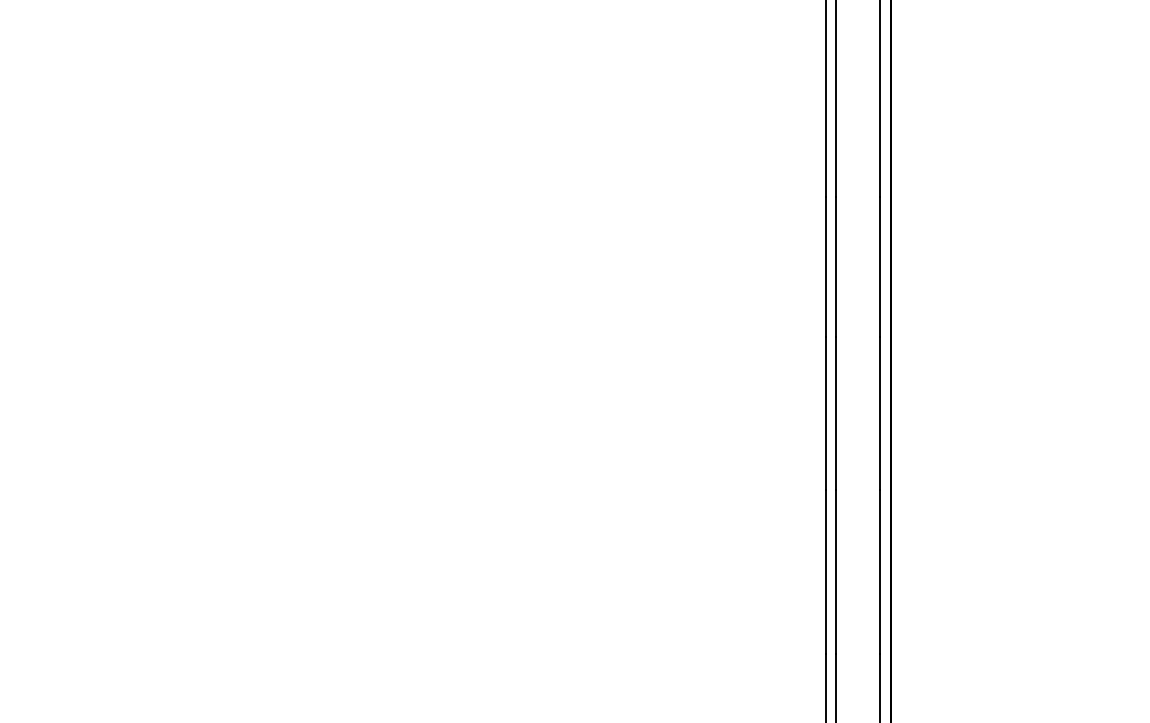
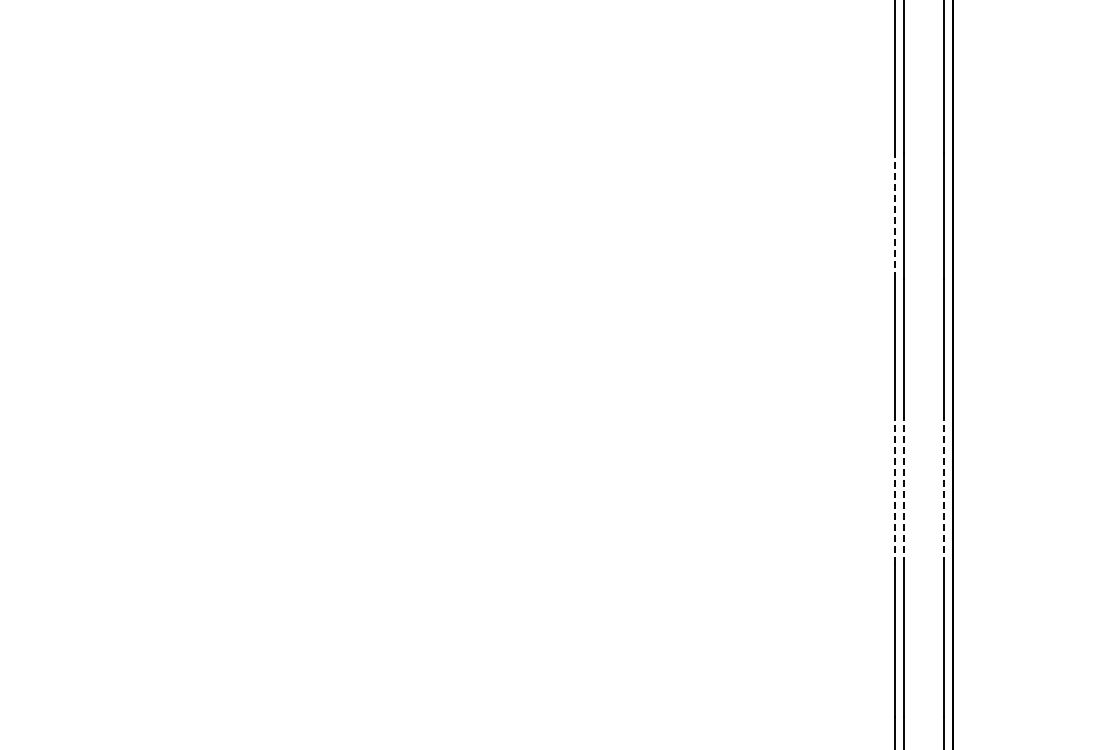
line: (825, 267) -> (894, 216), solid -> dashed
line: (825, 571) -> (894, 490), solid -> dashed
line: (835, 571) -> (903, 490), solid -> dashed
line: (880, 571) -> (943, 490), solid -> dashed

